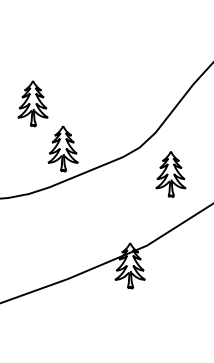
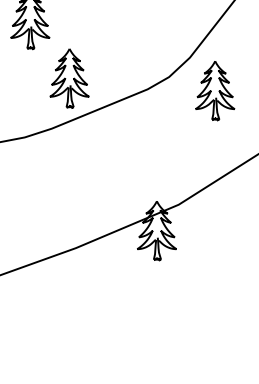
part: (170, 174) -> (214, 91), moved

